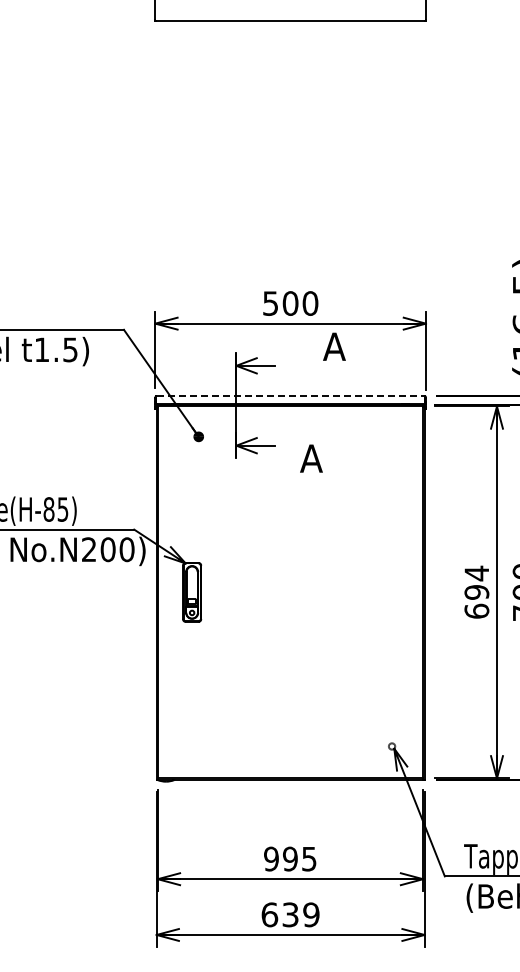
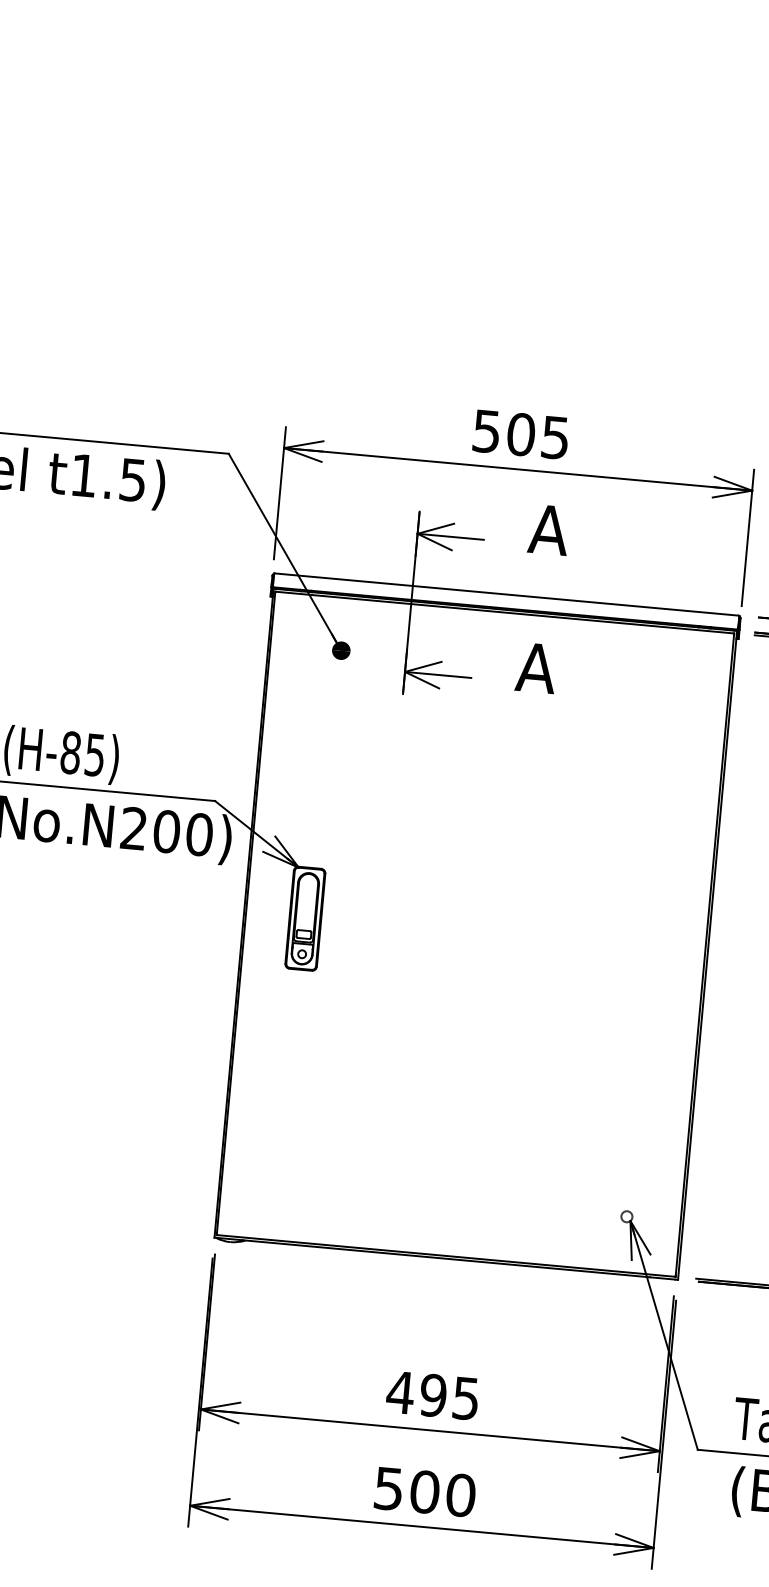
text: (310, 303) -> (555, 437), 500 -> 505
text: (334, 346) -> (548, 529), moved
line: (290, 396) -> (506, 595), dashed -> solid
text: (311, 458) -> (536, 667), moved
text: (271, 858) -> (400, 1391), 995 -> 495
text: (290, 914) -> (424, 1491), 639 -> 500

